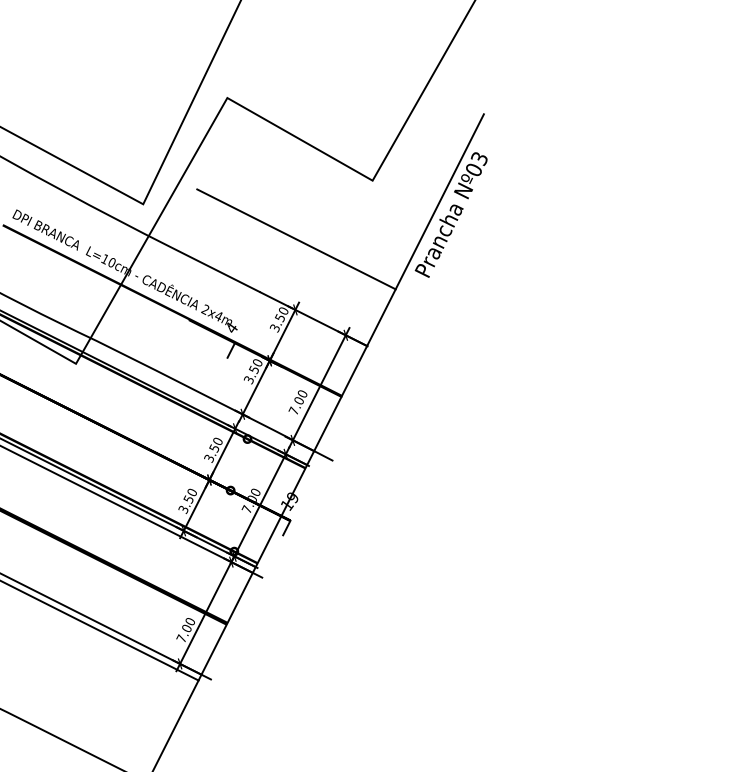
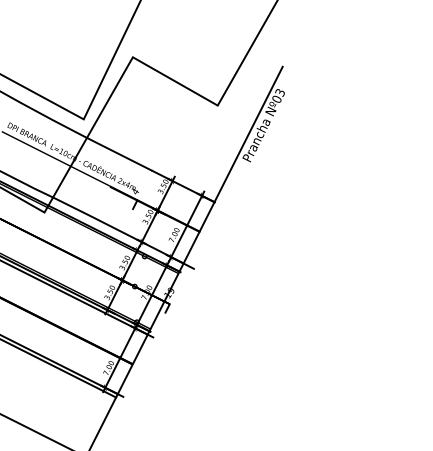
line: (296, 238) -> (173, 139), removed

